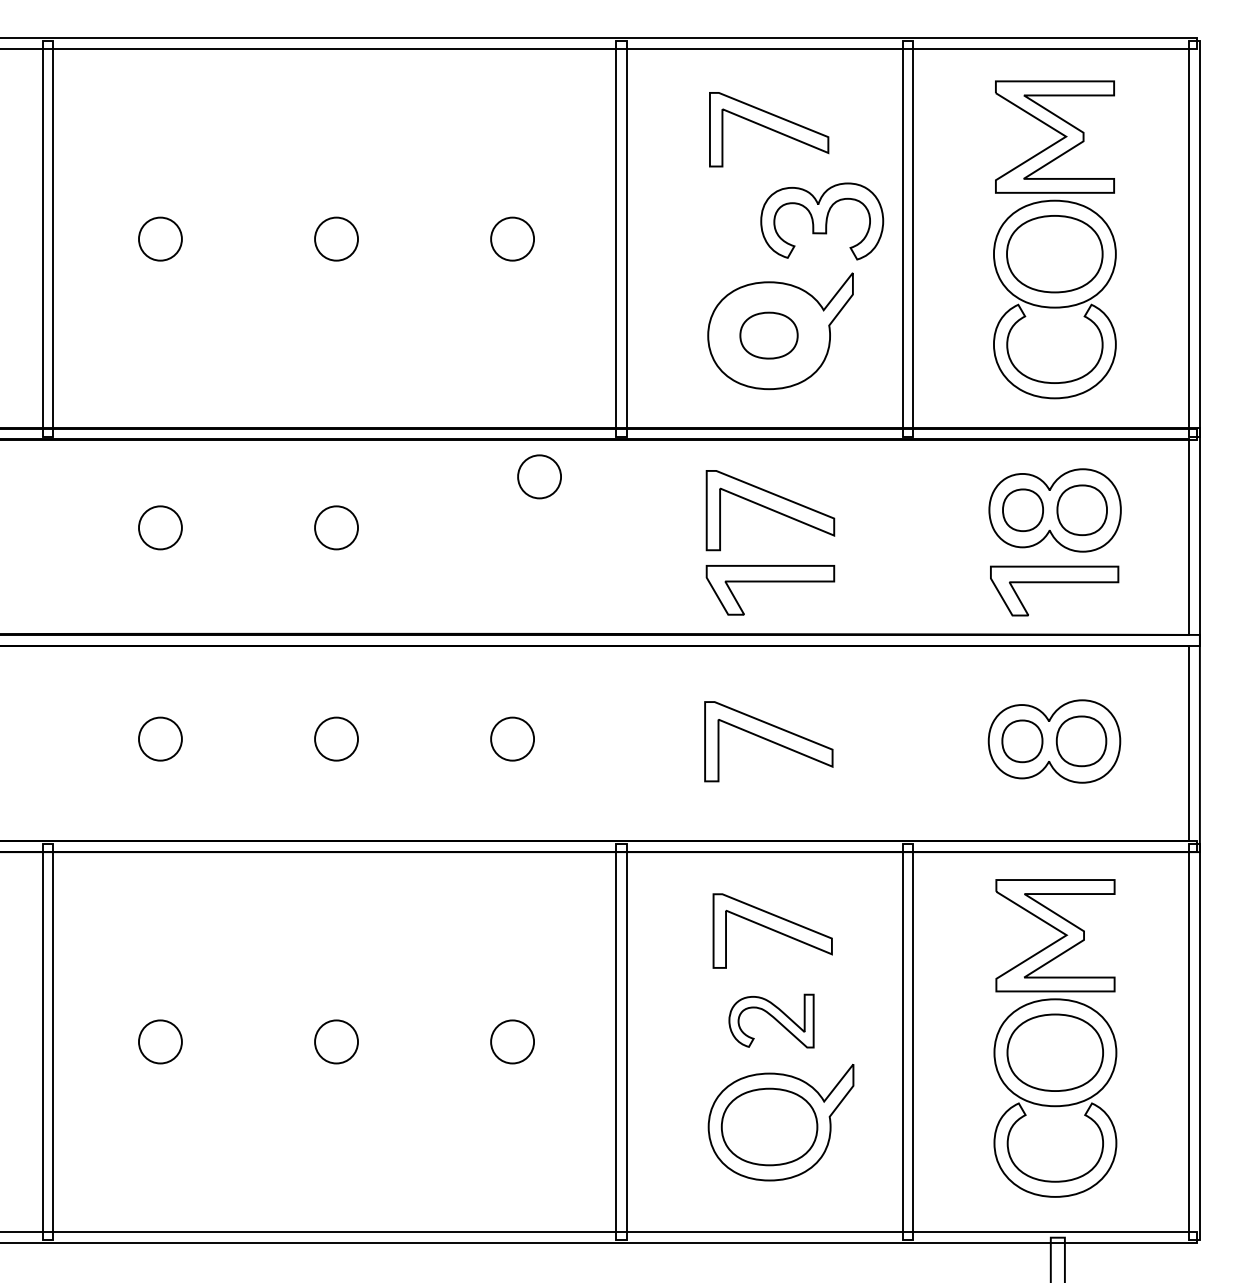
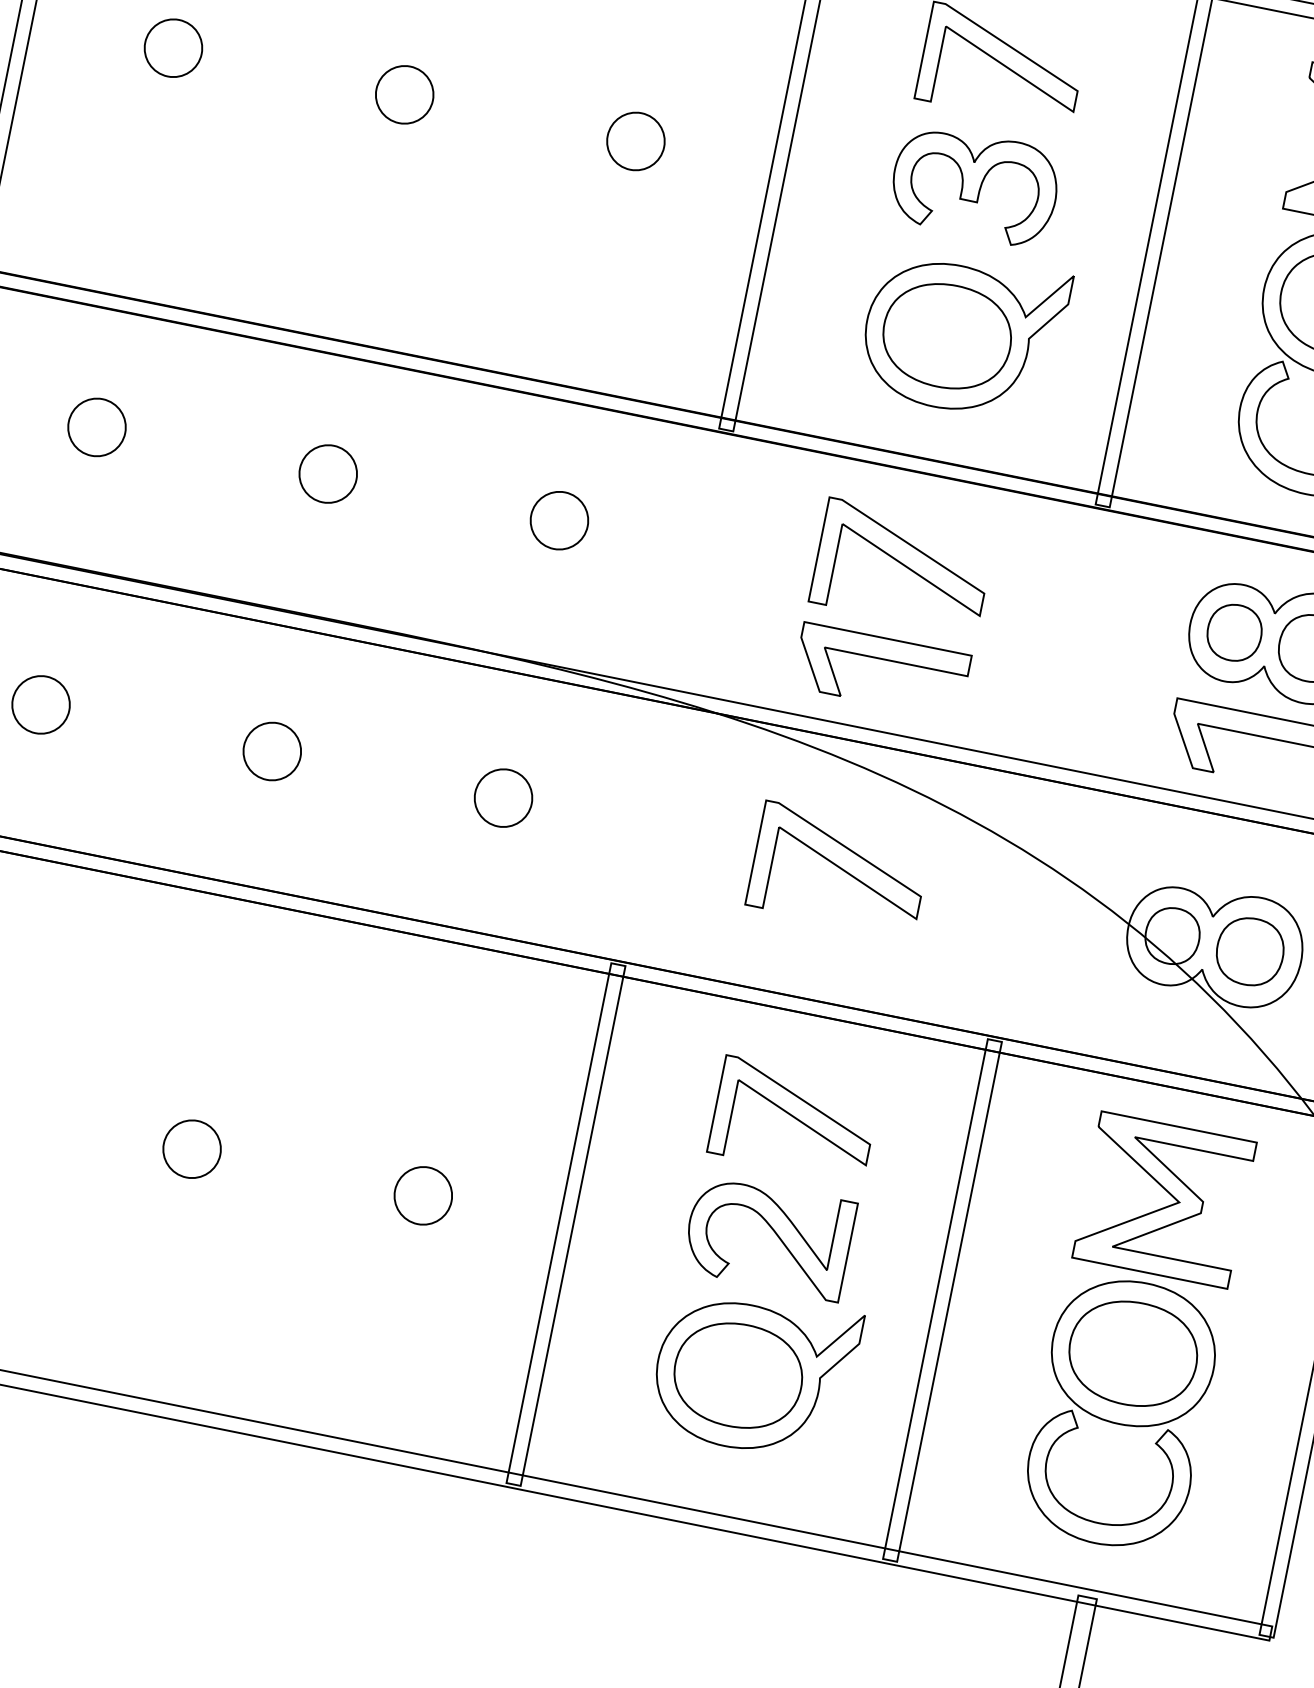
part: (822, 221) -> (975, 185), moved
part: (768, 335) -> (946, 335), size x1.67
part: (539, 476) -> (559, 520), moved
part: (771, 1020) -> (769, 1236), size x1.43

